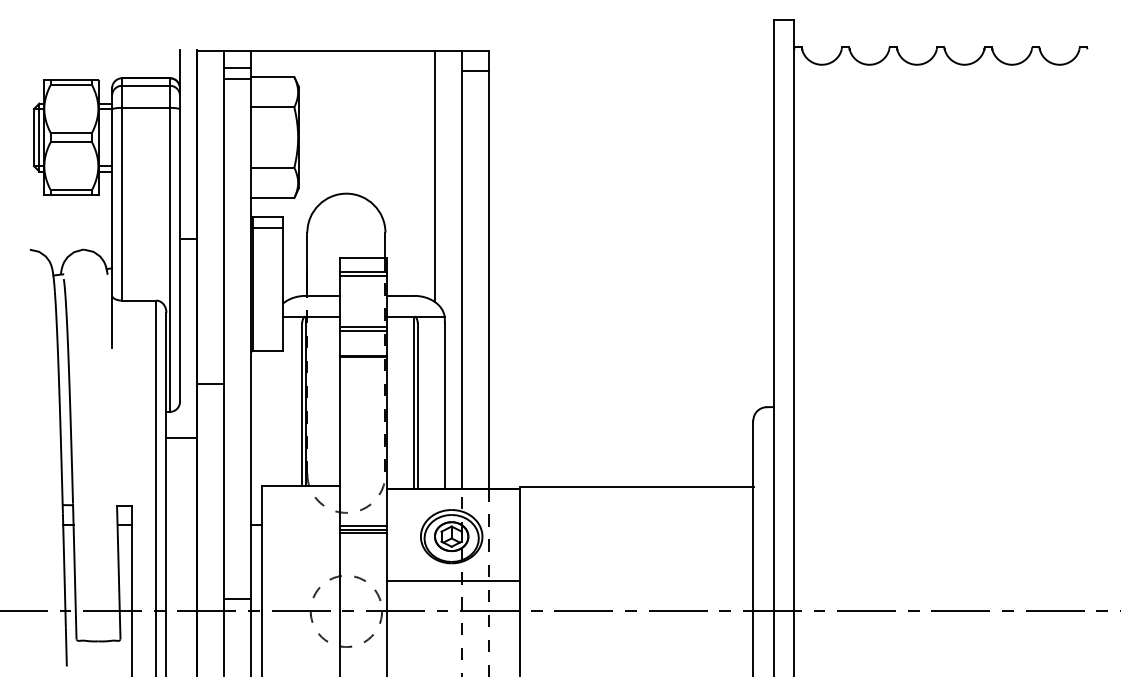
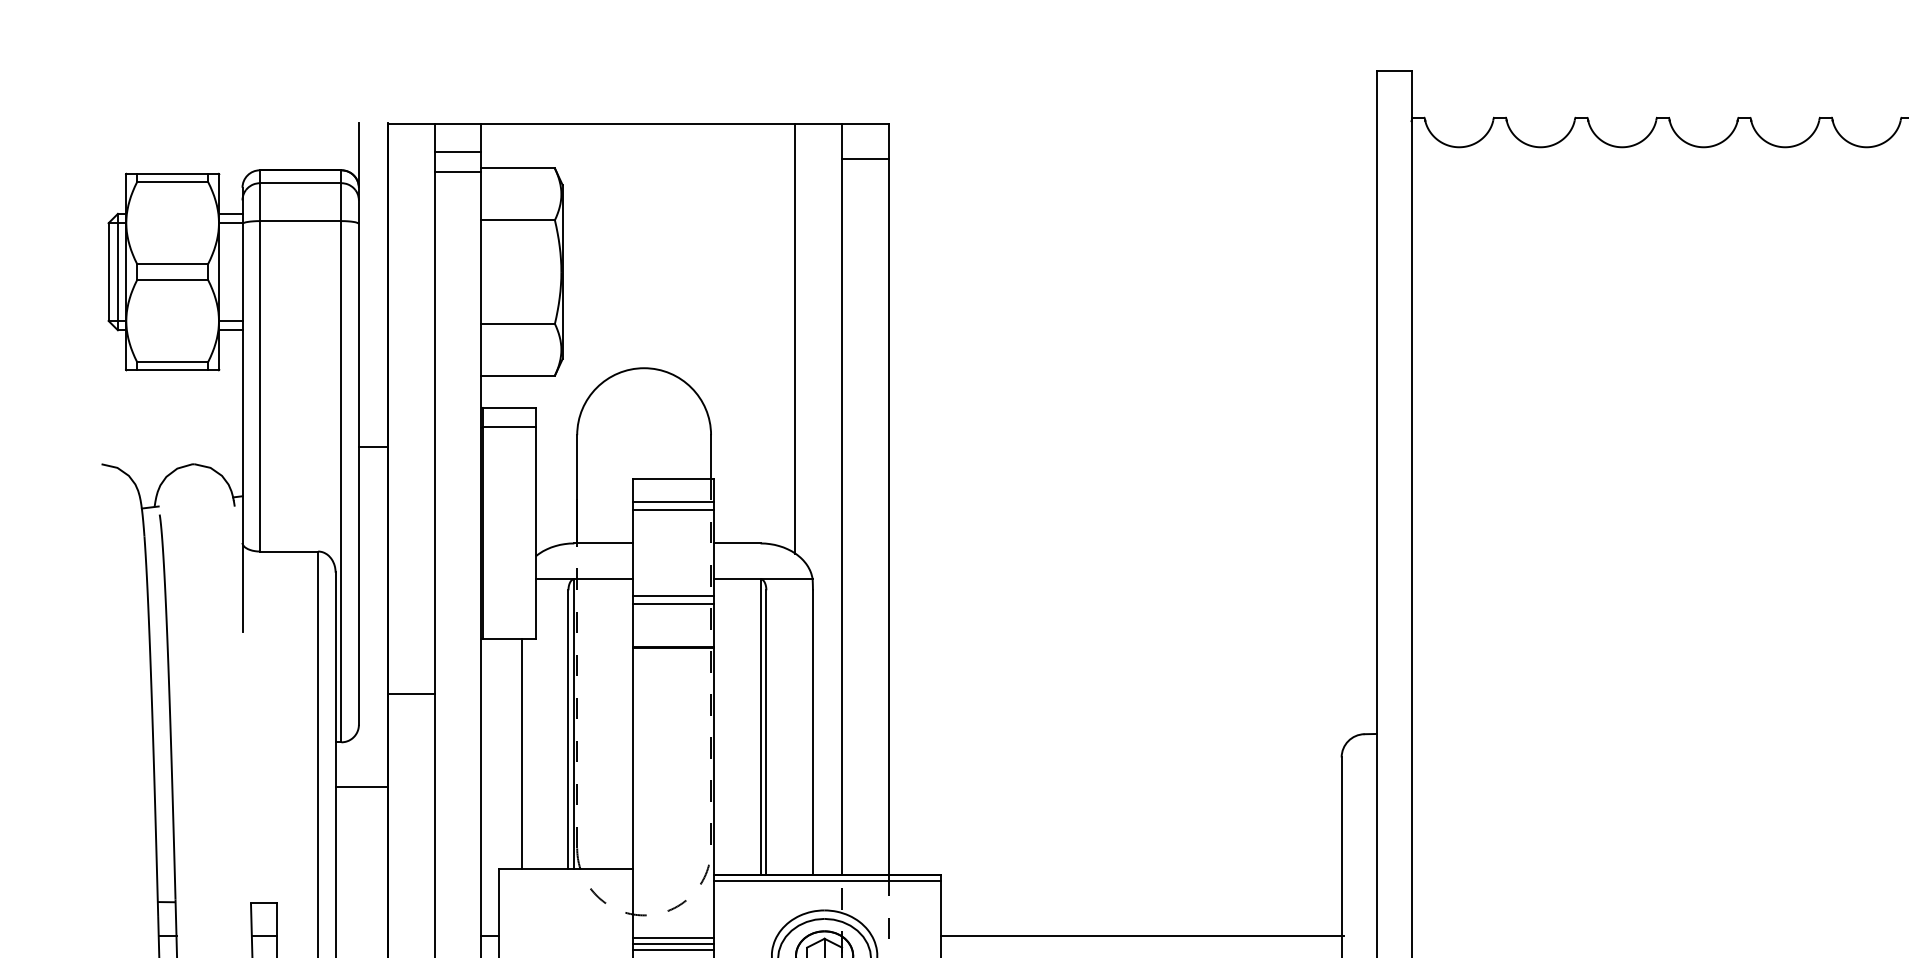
line: (275, 418) -> (522, 753), added
line: (636, 487) -> (1141, 936), moved
line: (453, 492) -> (827, 880), added

